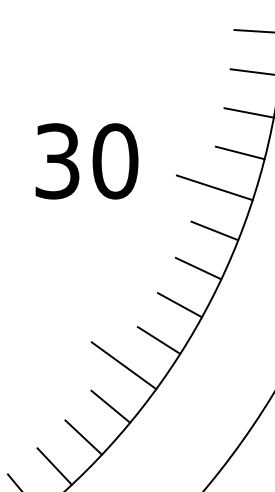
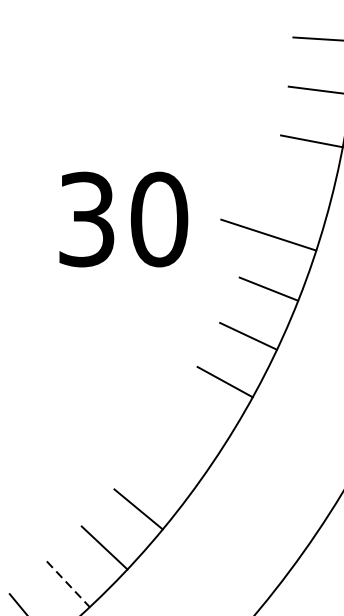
line: (239, 152) -> (299, 190), removed
text: (86, 161) -> (123, 219), moved
line: (158, 340) -> (198, 426), removed
line: (123, 365) -> (154, 457), removed
line: (55, 466) -> (69, 584), solid -> dashed

